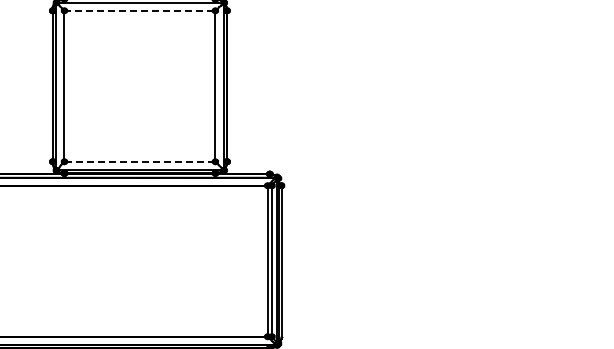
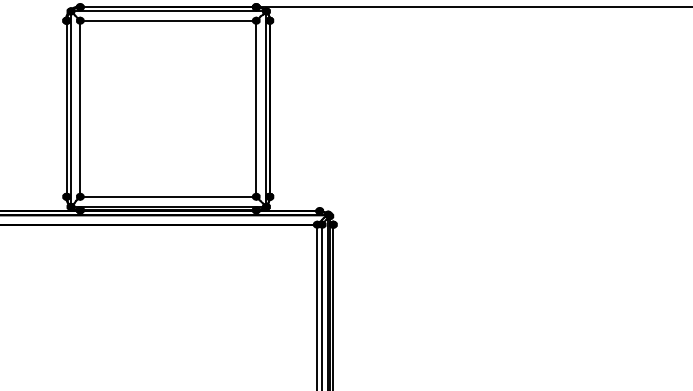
line: (140, 10) -> (168, 20), dashed -> solid
line: (139, 161) -> (167, 196), dashed -> solid

